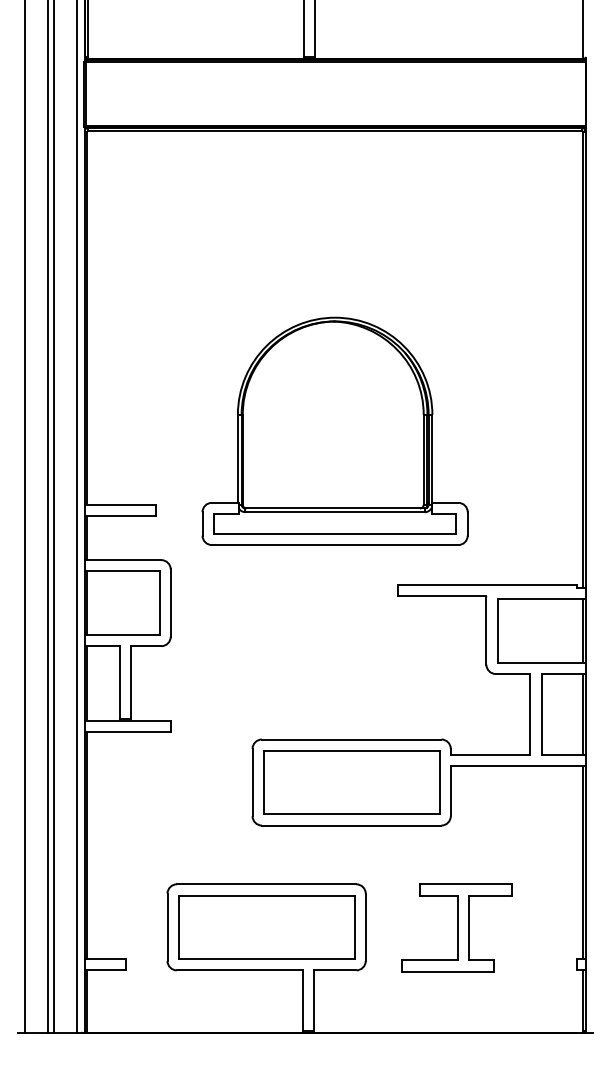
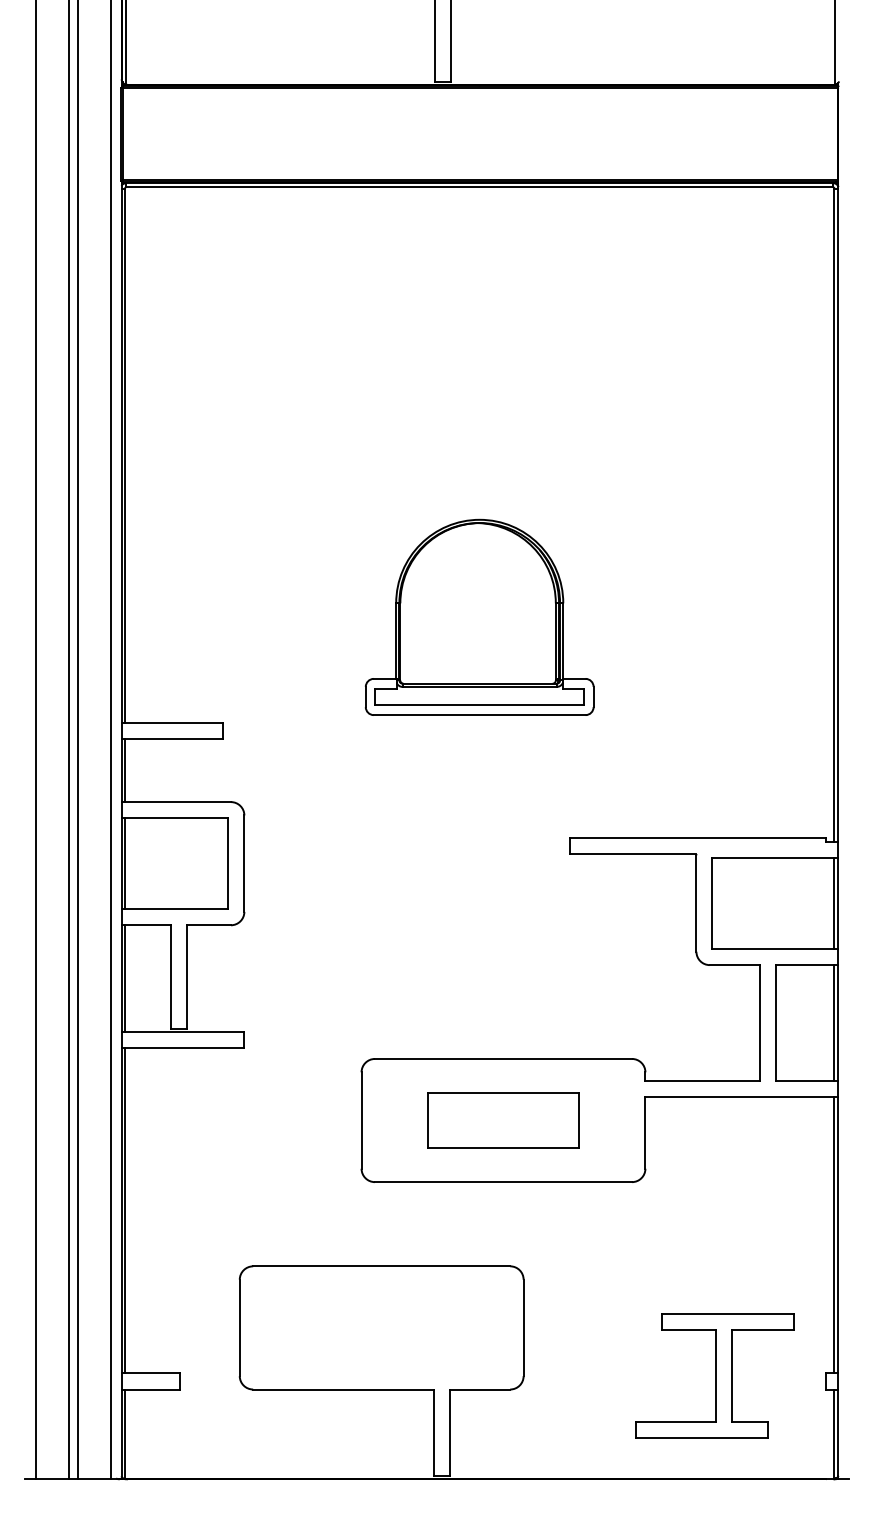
part: (334, 430) -> (478, 616), size x0.6
part: (351, 782) -> (503, 1120), size x0.6
part: (266, 927) -> (381, 1328), removed
part: (456, 927) -> (713, 1375), moved

